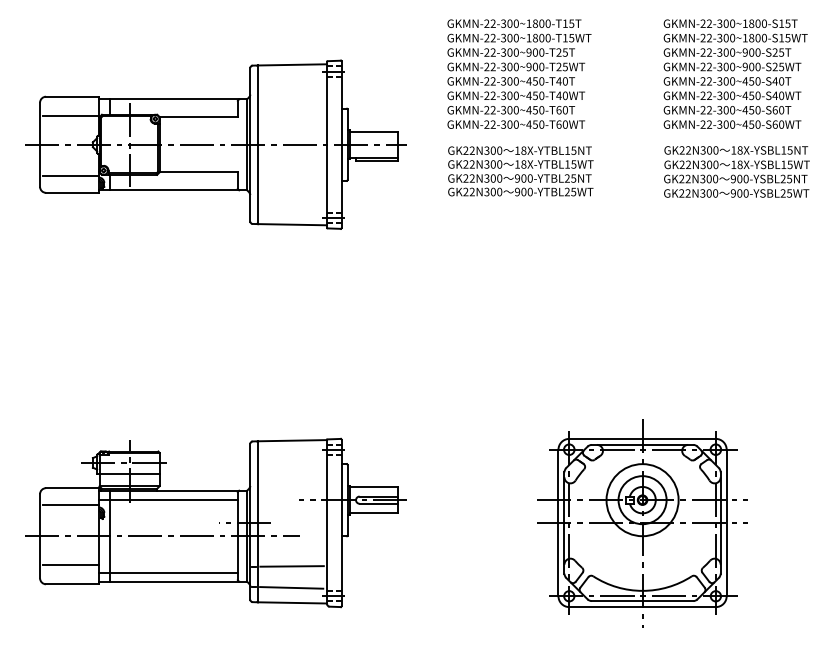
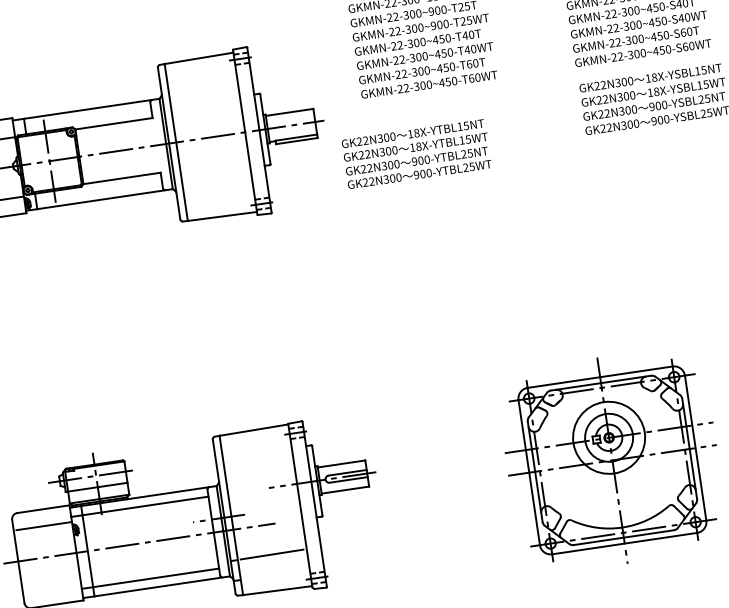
text: (520, 171) -> (416, 154), moved
line: (70, 565) -> (52, 586), removed
line: (291, 587) -> (274, 575), removed

